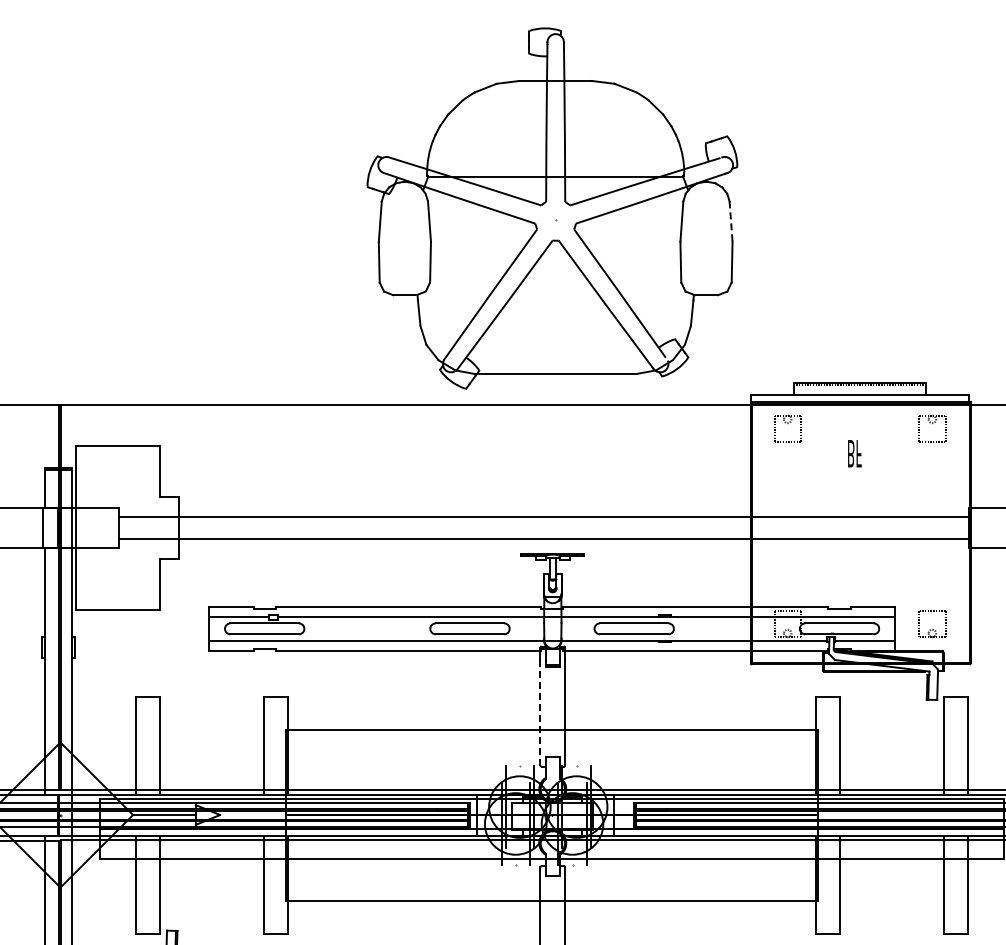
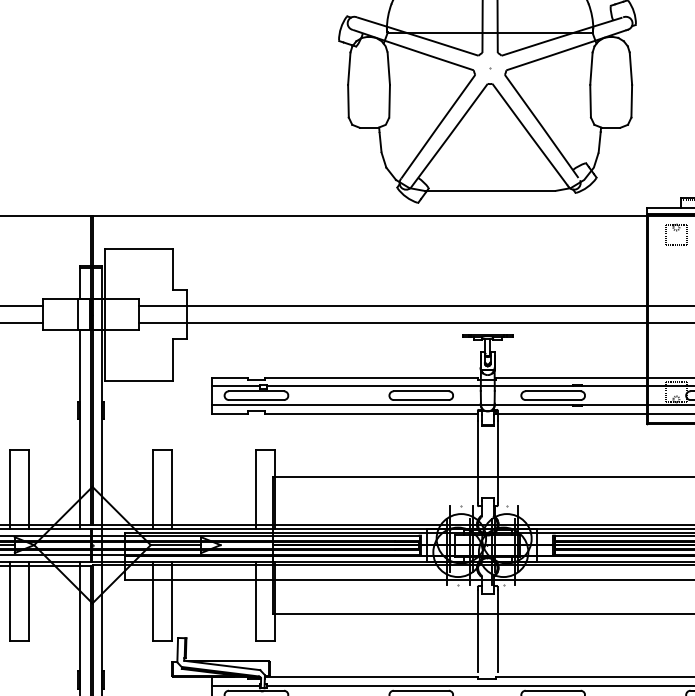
line: (731, 222) -> (631, 69), dashed -> solid
line: (540, 711) -> (477, 462), dashed -> solid

